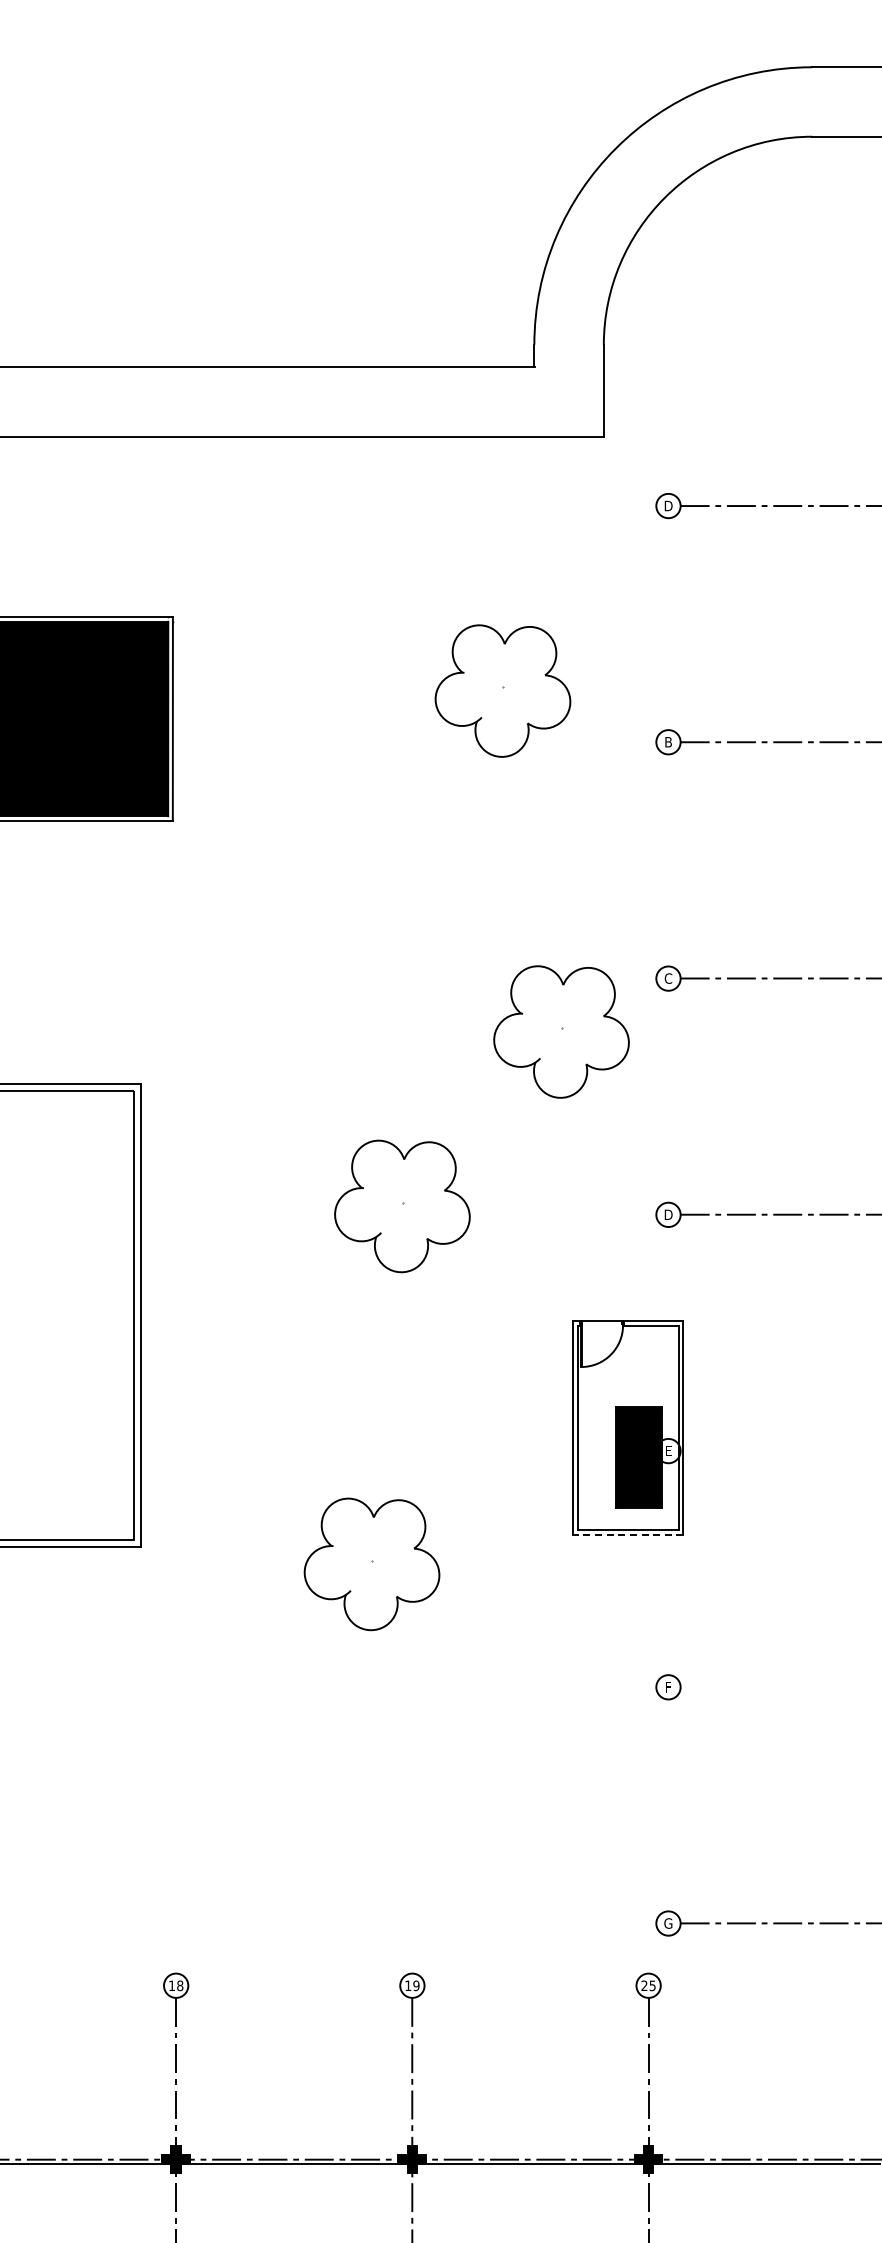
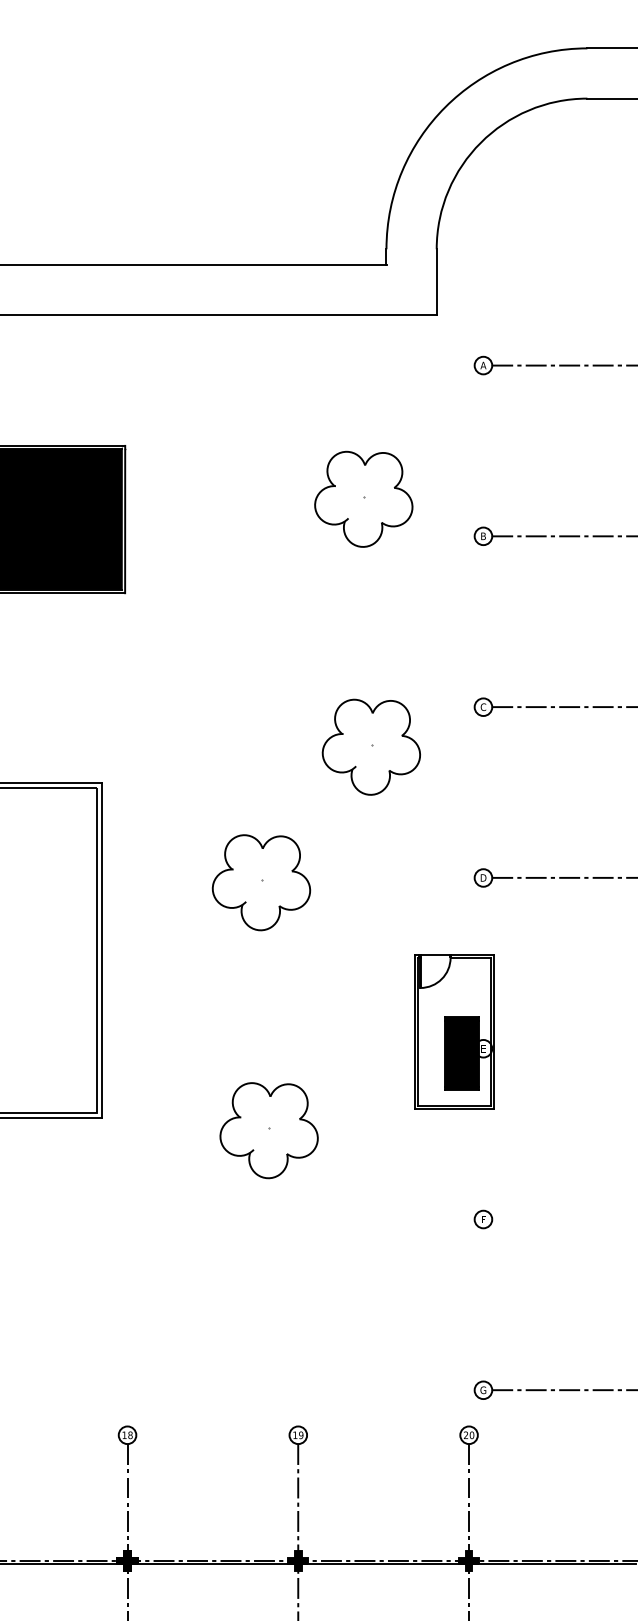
text: (668, 505) -> (483, 365), D -> A
part: (561, 1031) -> (371, 746), moved
part: (402, 1206) -> (261, 882), moved
line: (627, 1534) -> (453, 1109), dashed -> solid
text: (652, 1985) -> (471, 1435), 25 -> 20

